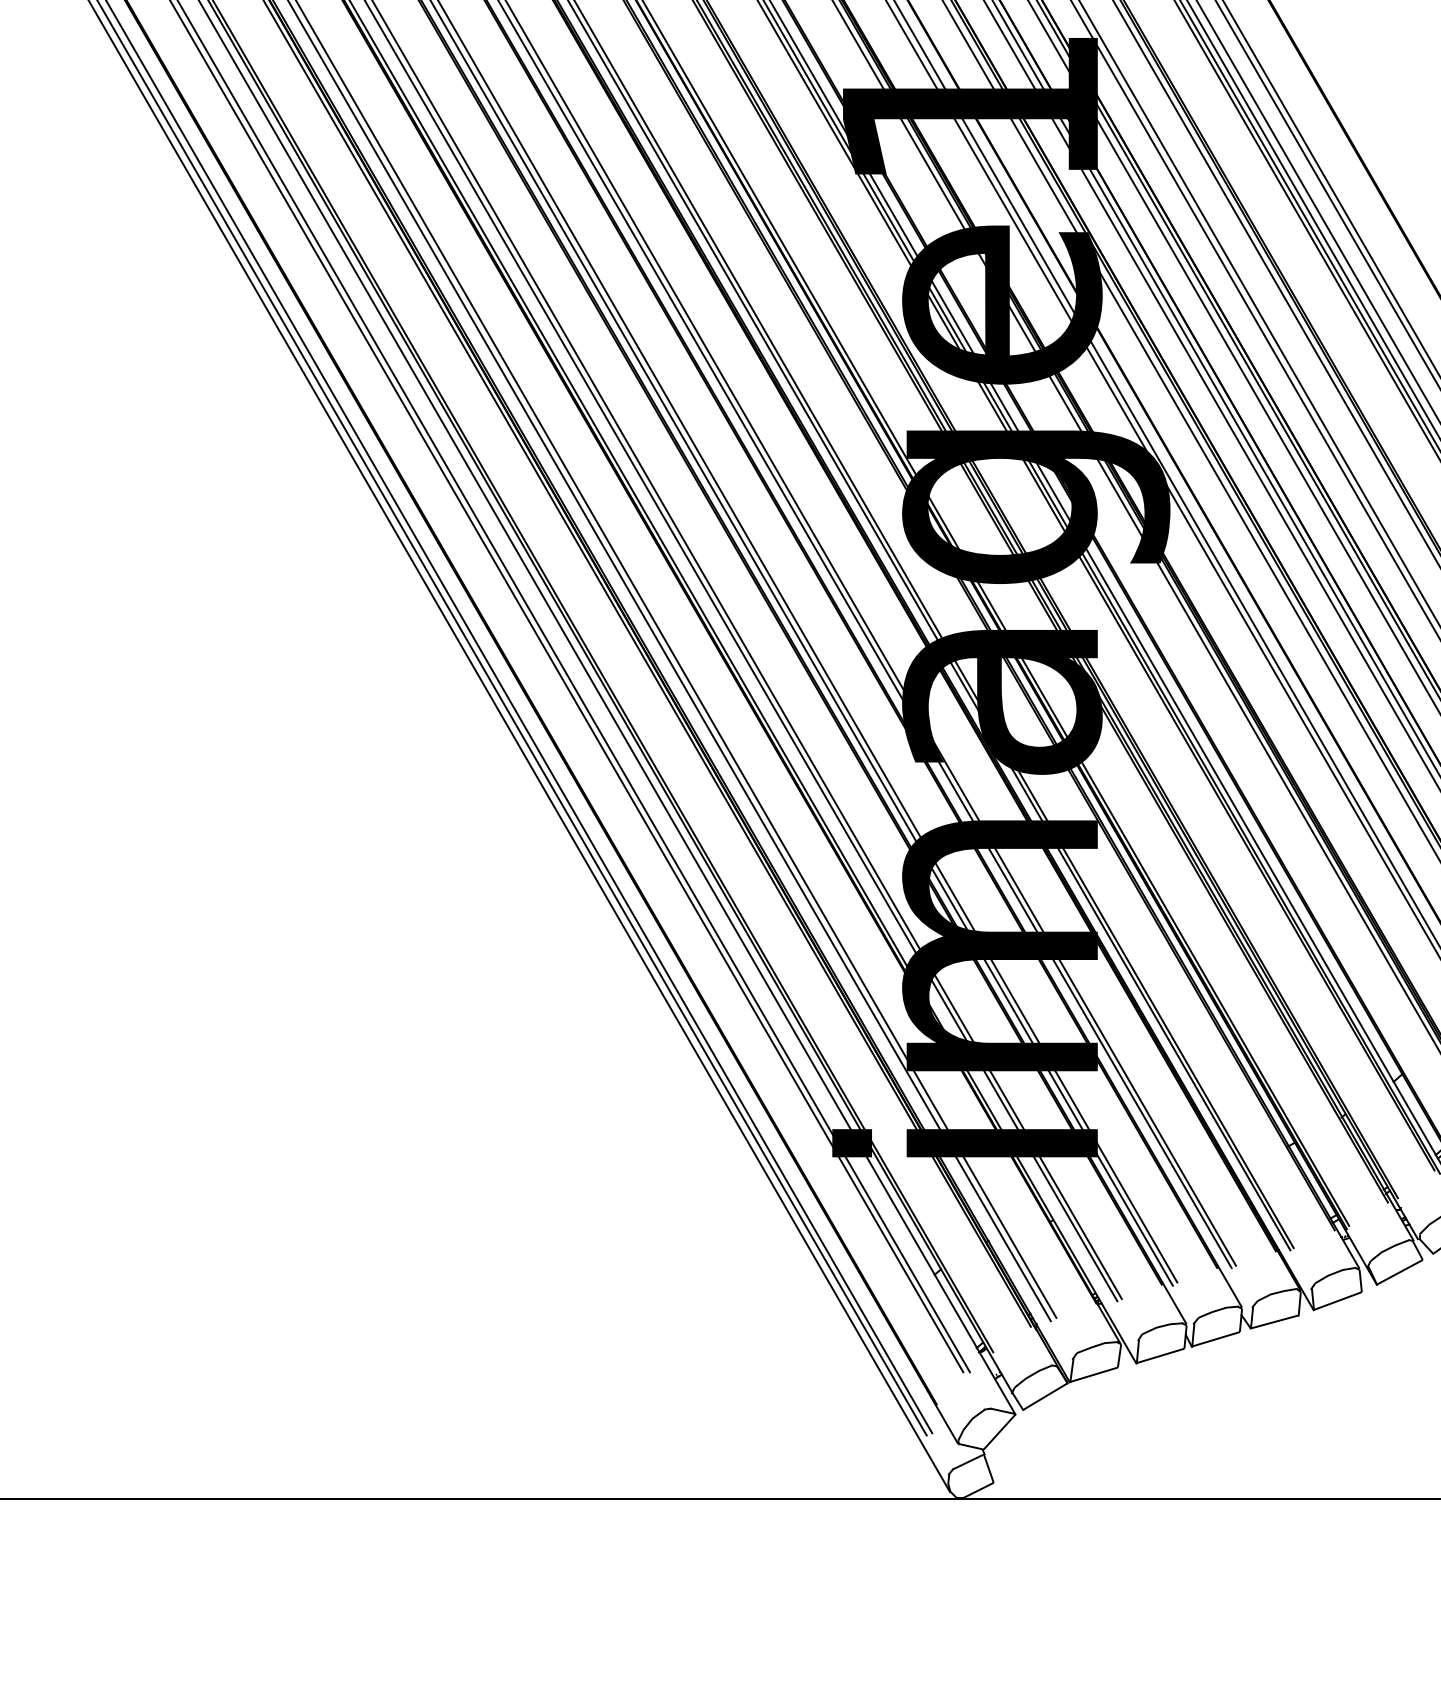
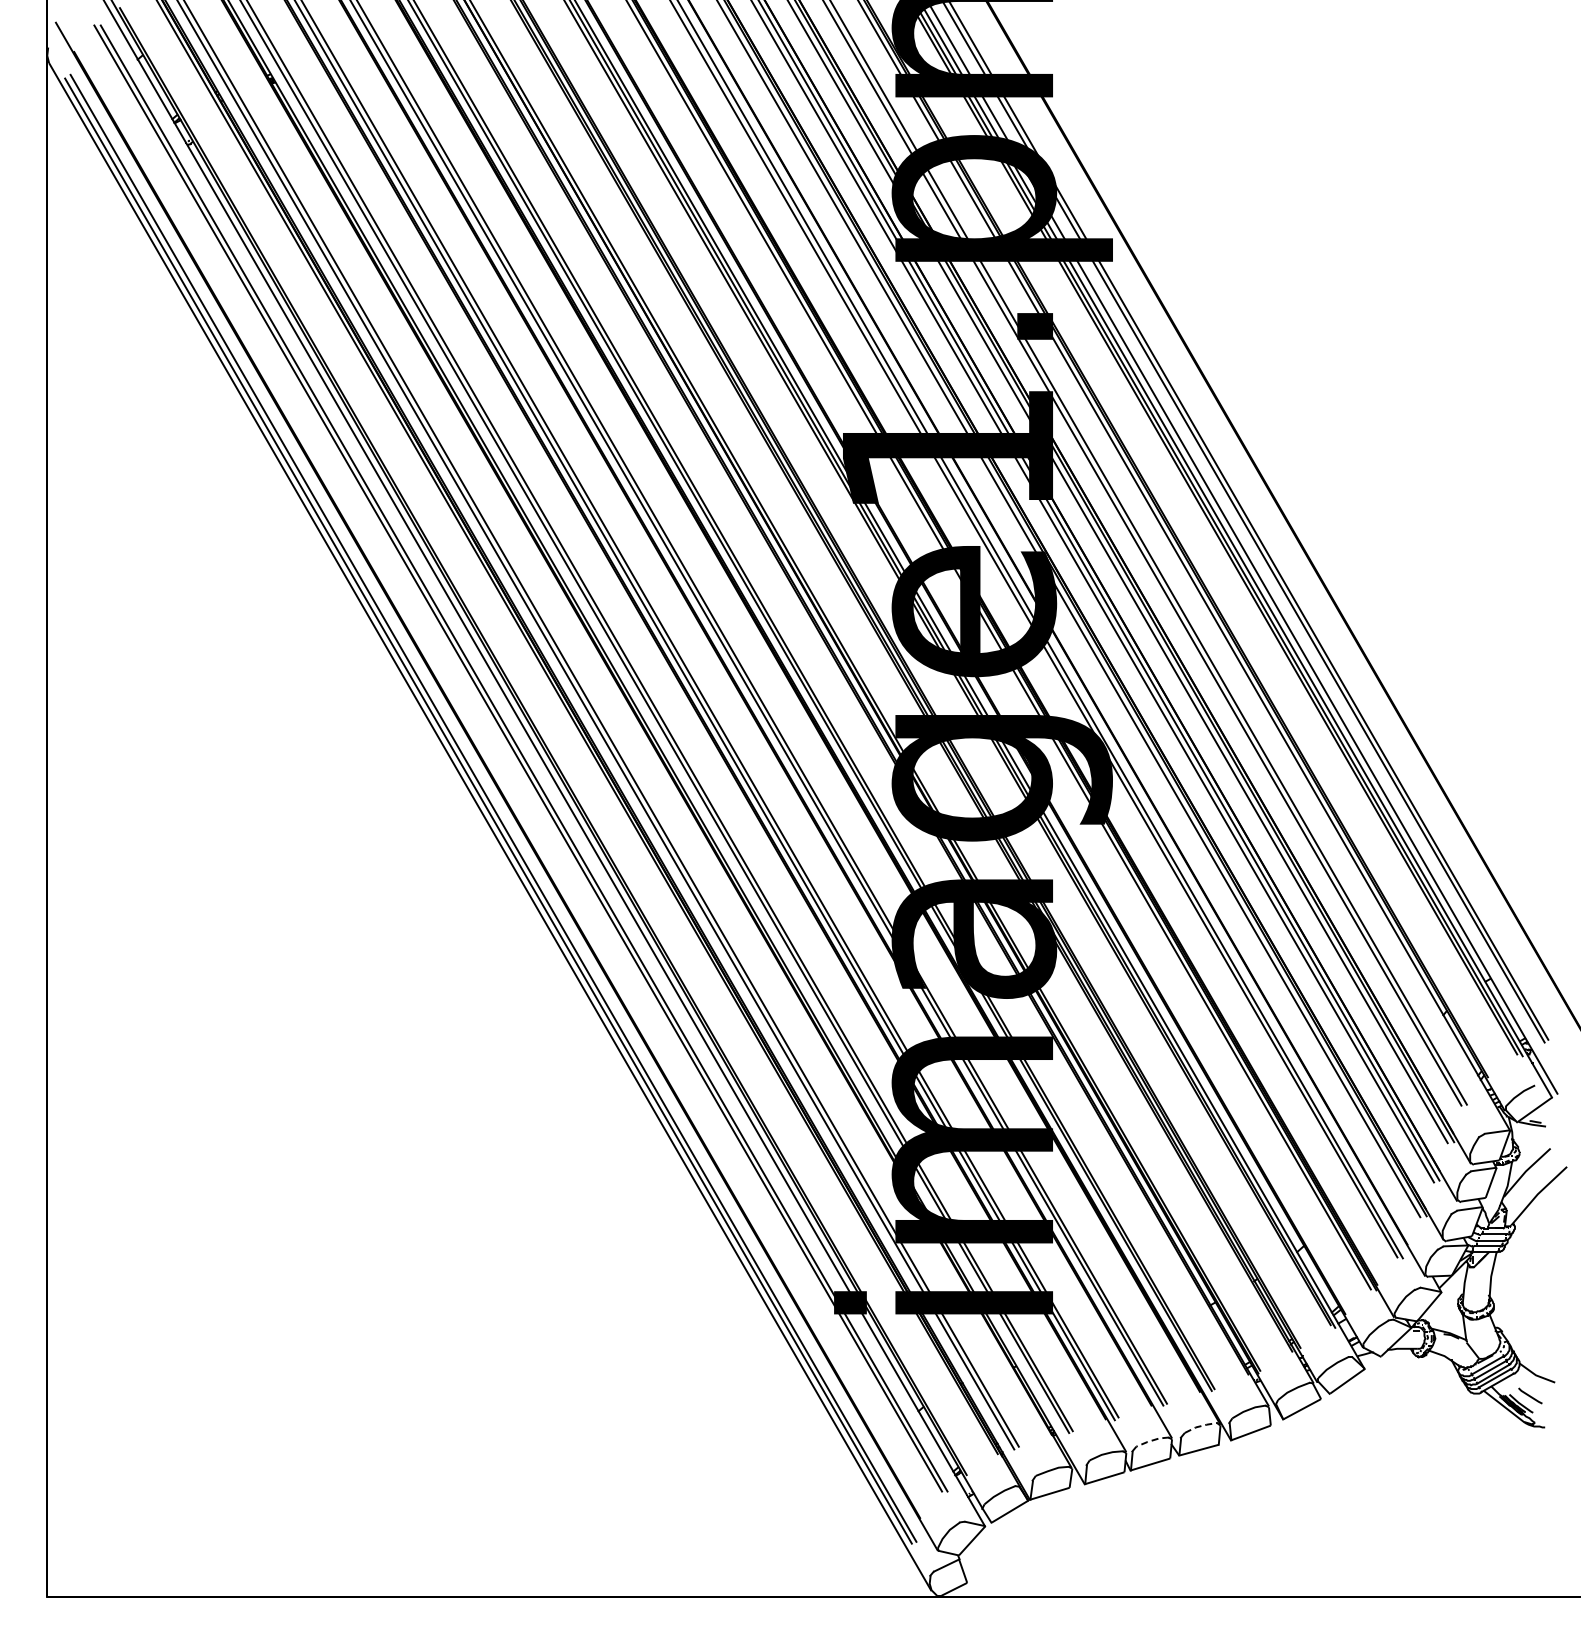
line: (1277, 1293) -> (1201, 1426), solid -> dashed
line: (1218, 1310) -> (1152, 1440), solid -> dashed

